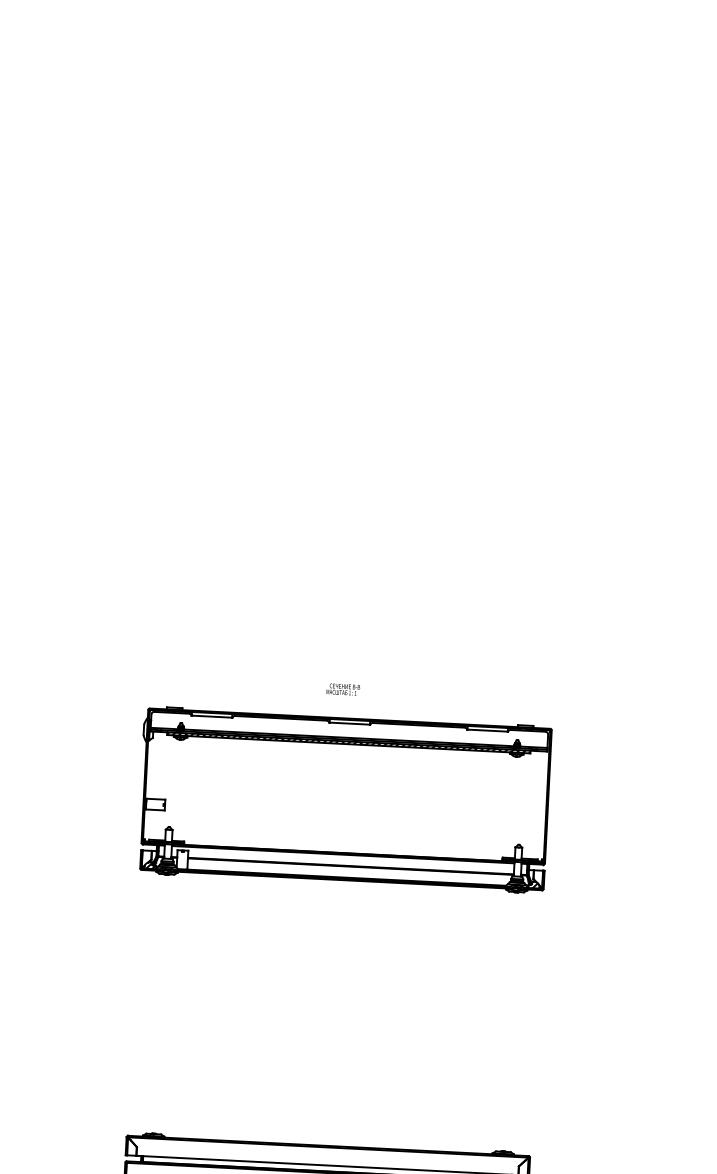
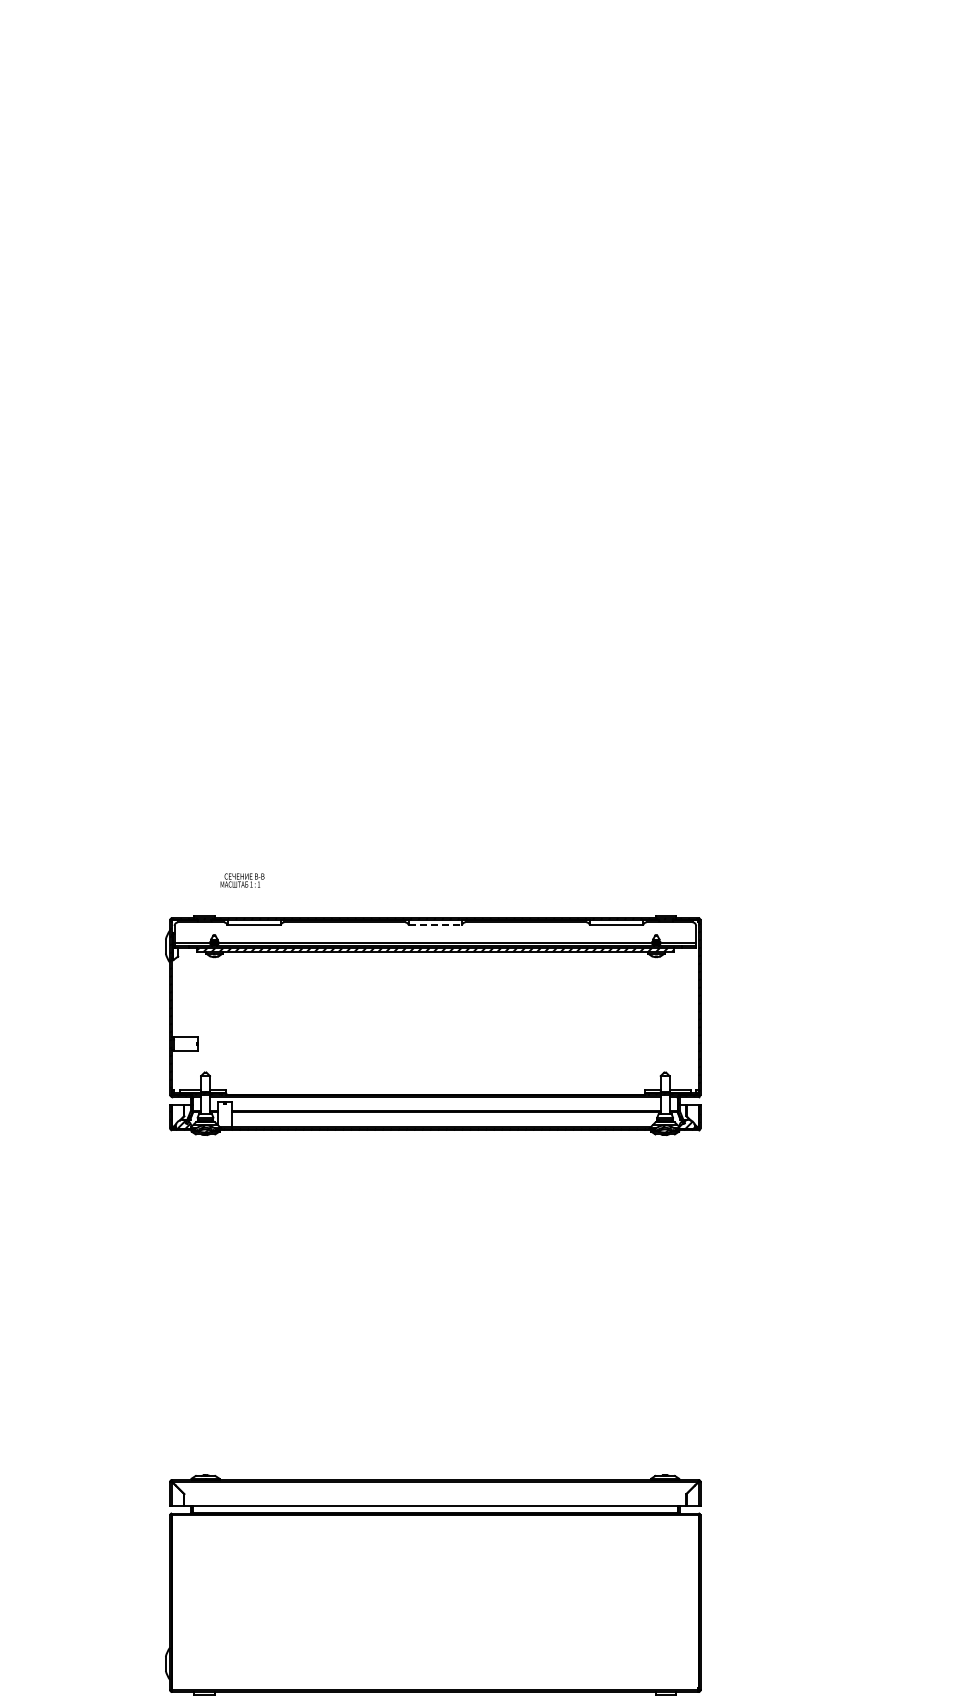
text: (343, 689) -> (242, 880), moved
line: (349, 723) -> (435, 924), solid -> dashed

